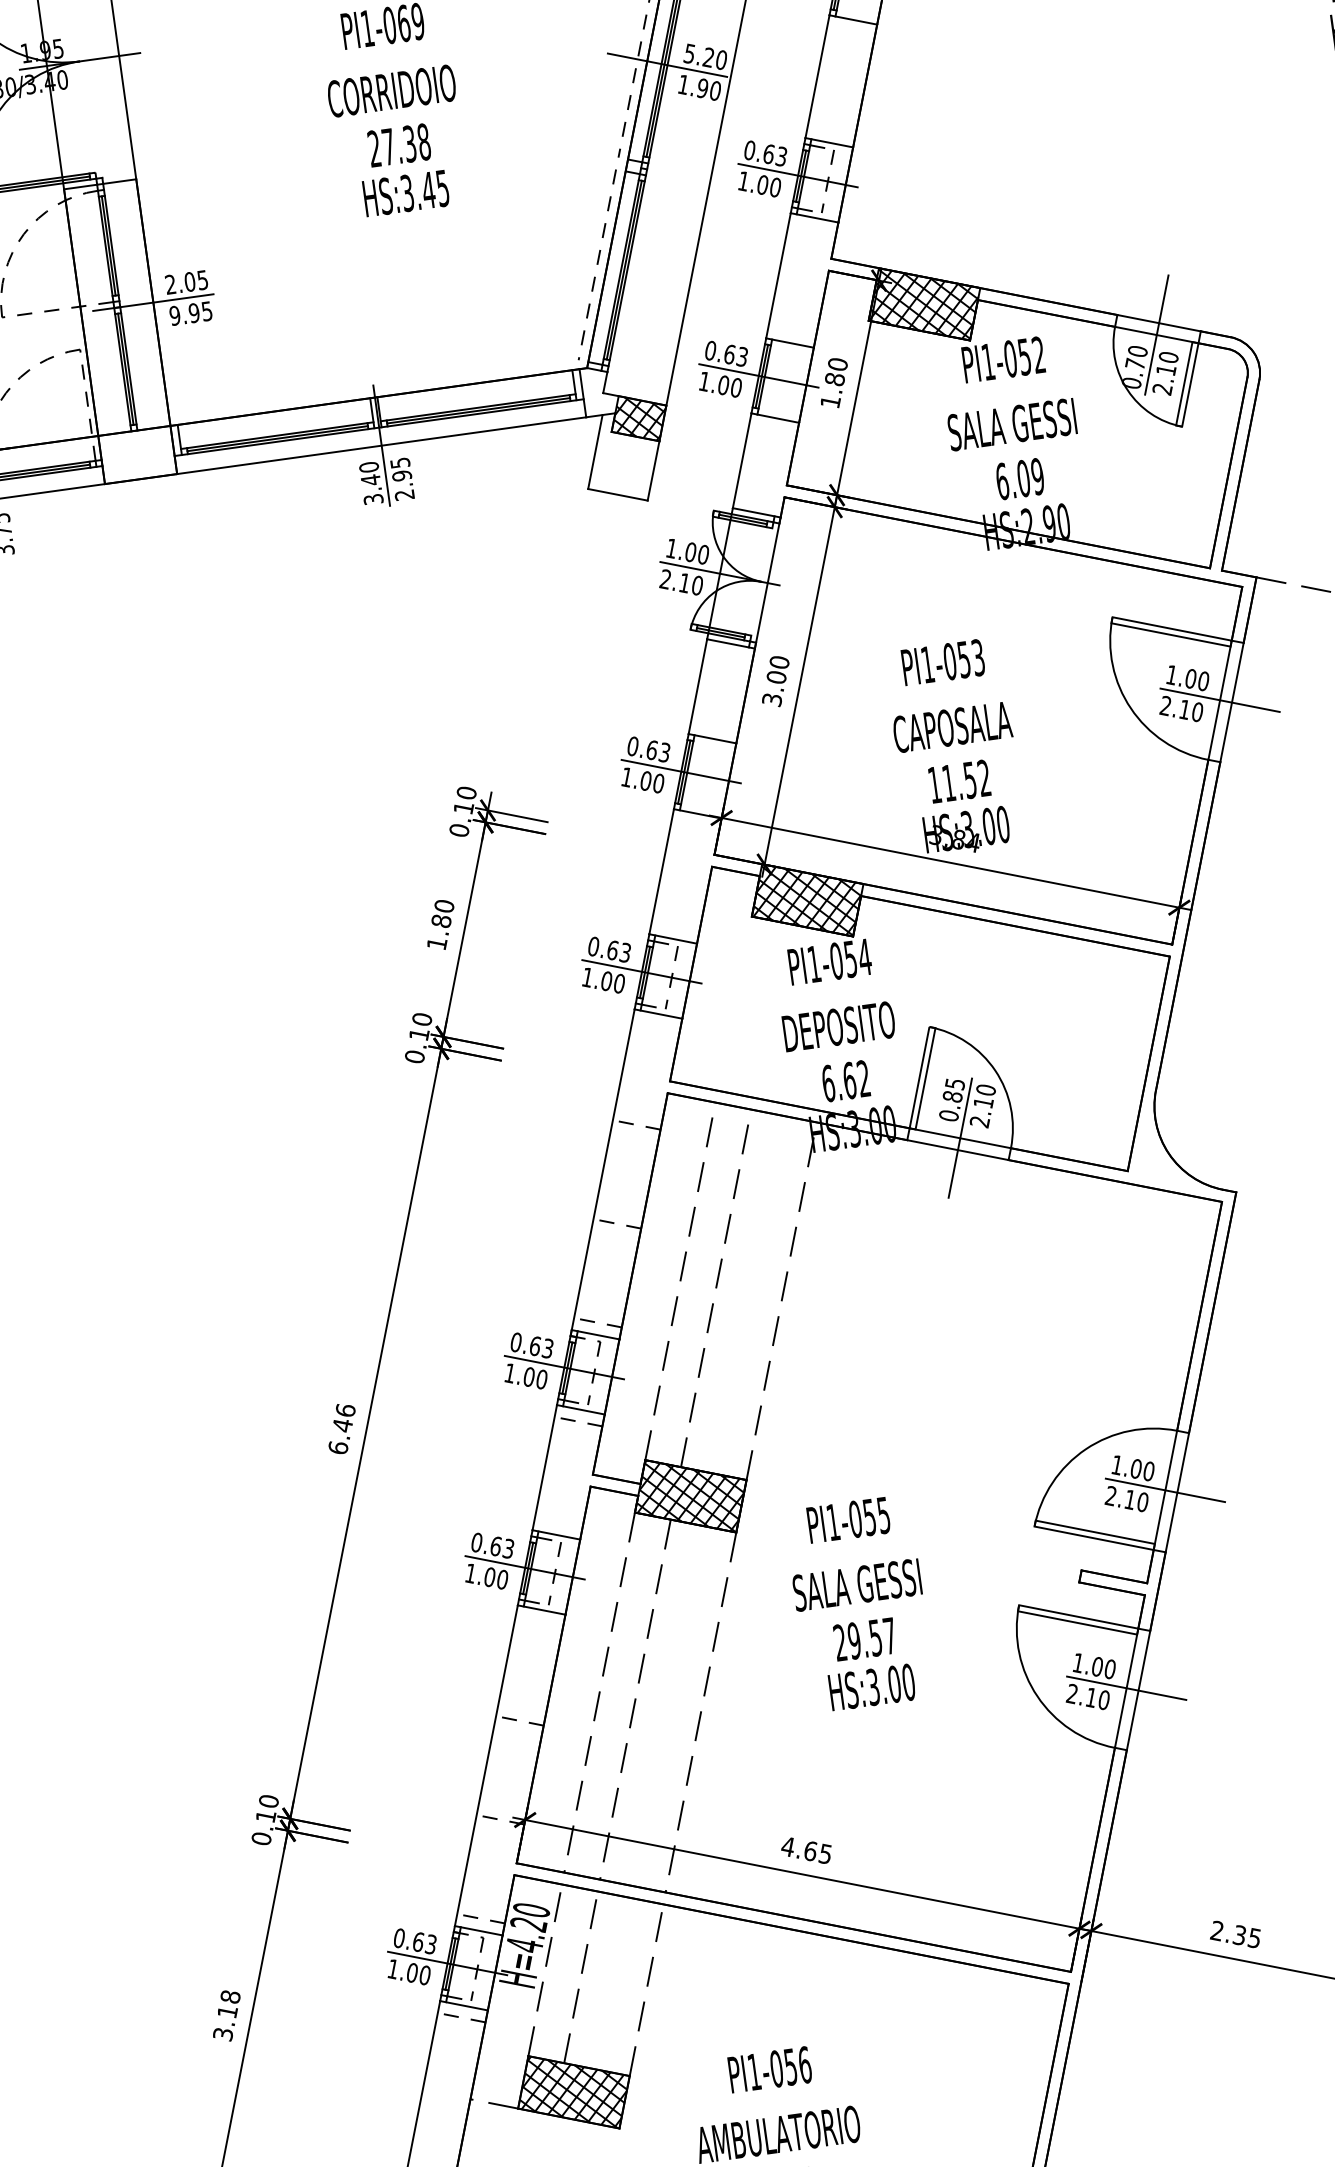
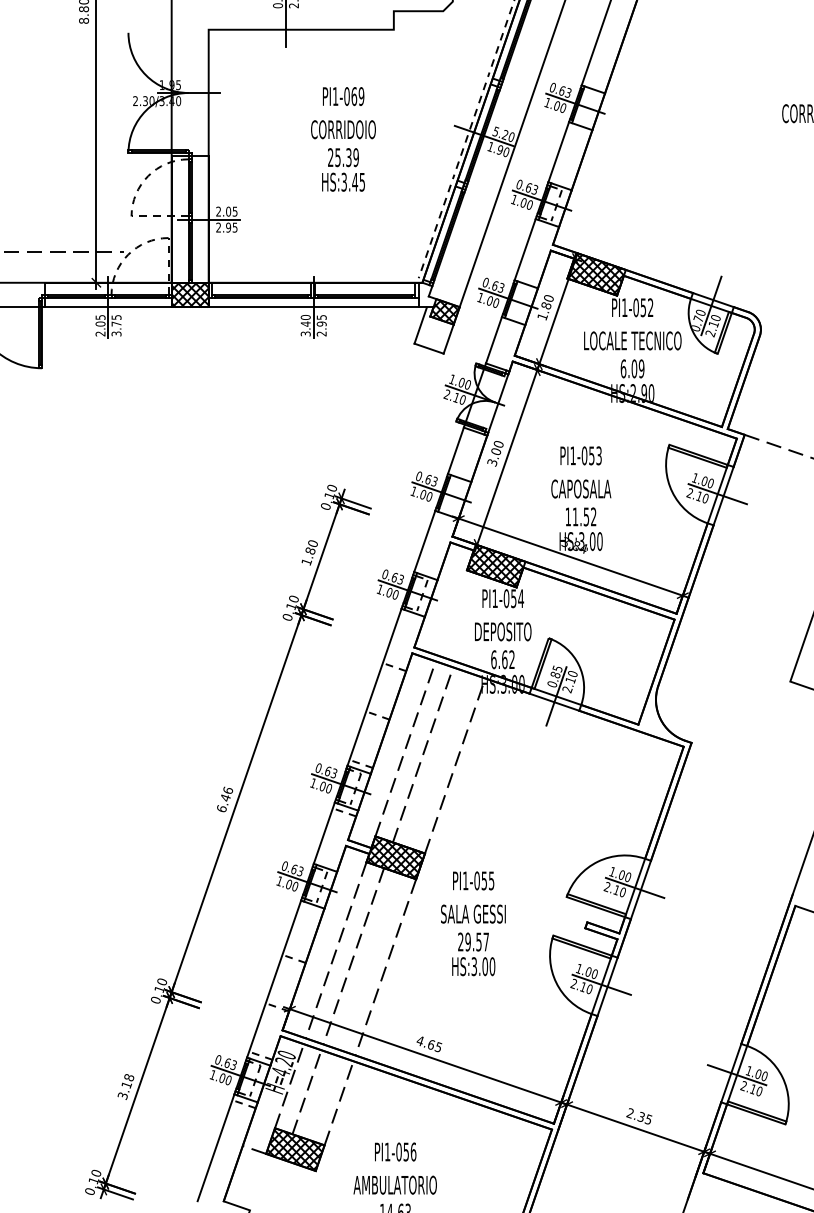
text: (405, 144) -> (346, 157), 27.38 -> 25.39
text: (174, 315) -> (218, 227), 9.95 -> 2.95
text: (1012, 423) -> (632, 340), SALA GESSI -> LOCALE TECNICO
hatch: (136, 453) -> (189, 294), added

